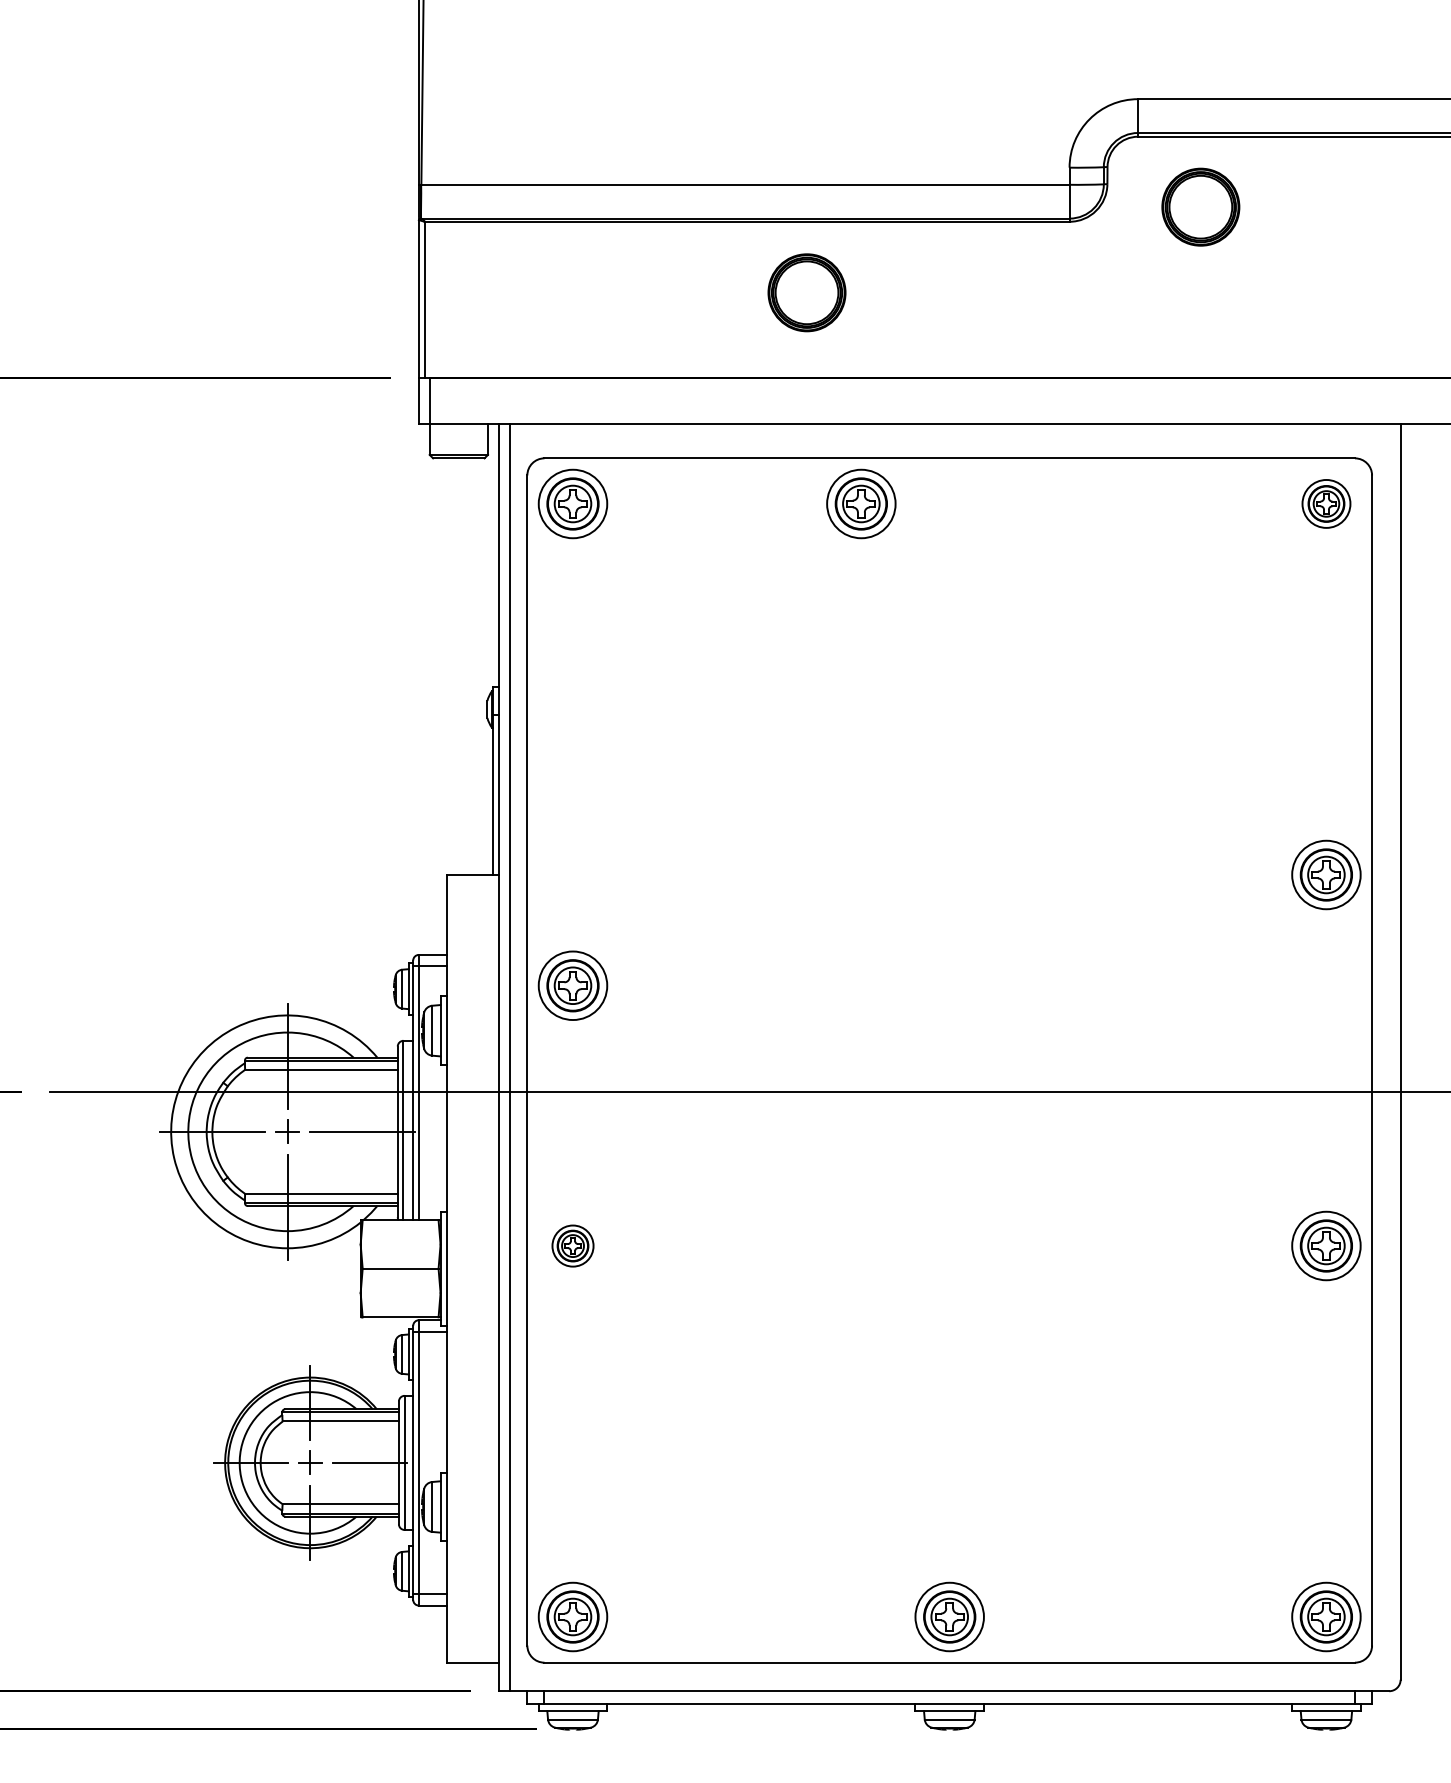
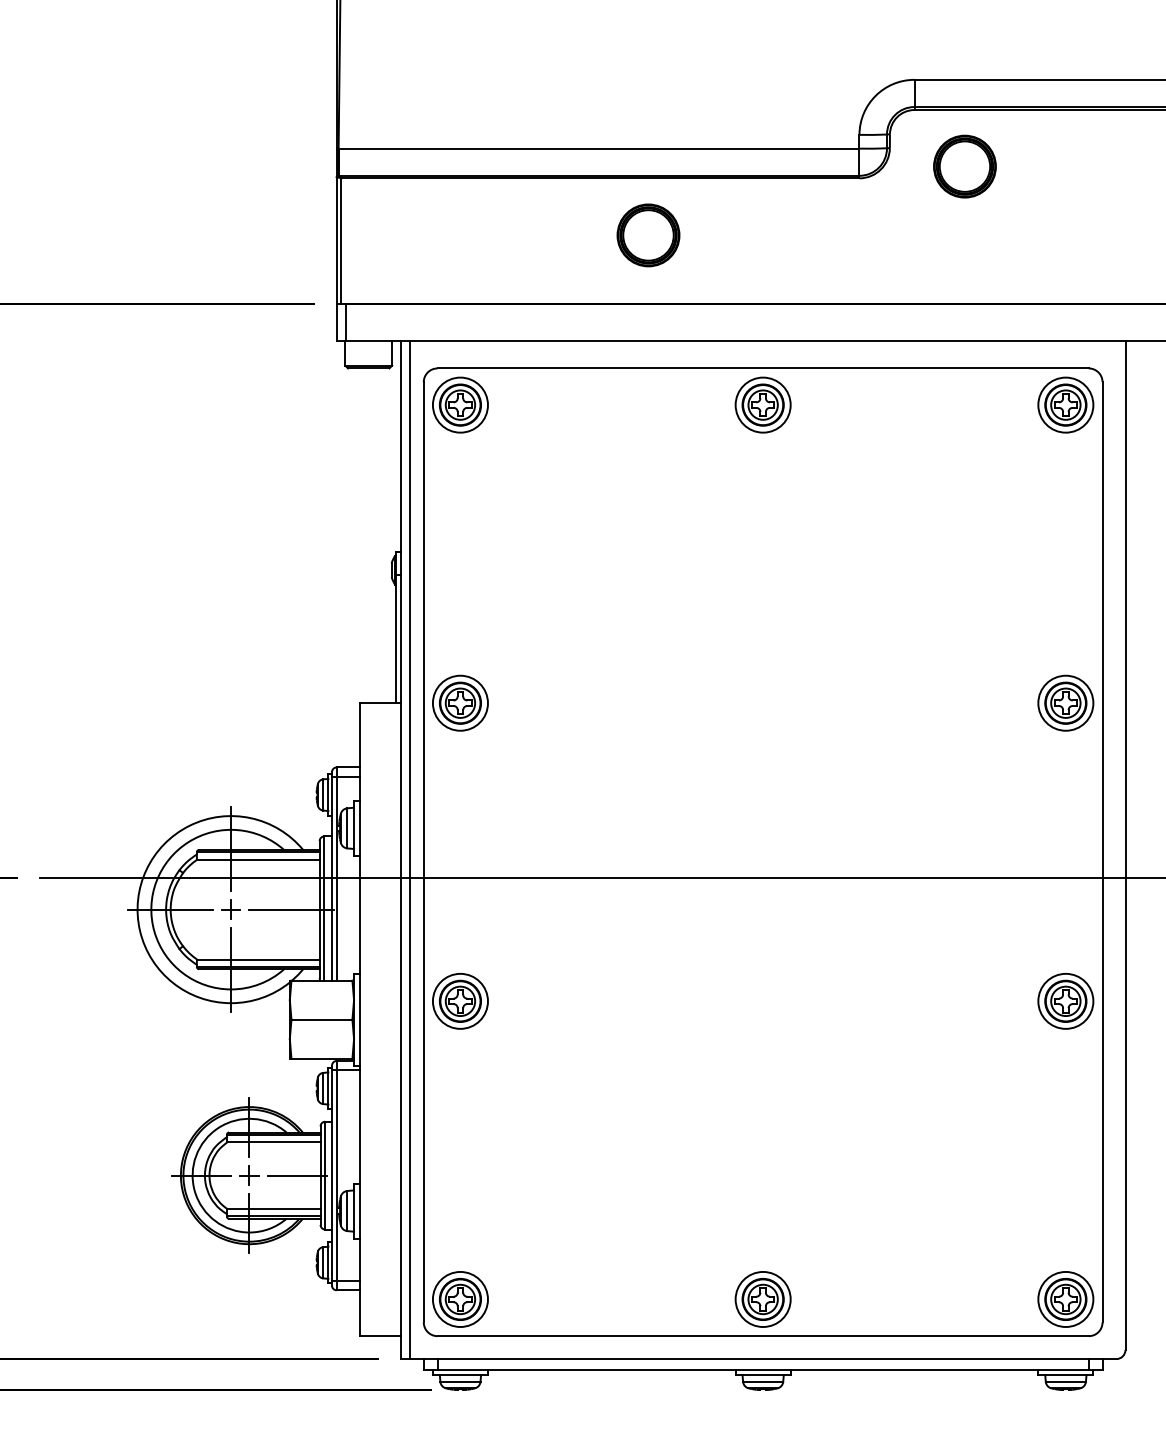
part: (860, 503) -> (762, 404), moved
part: (1325, 503) -> (1065, 404), size x1.43
part: (573, 984) -> (460, 702), moved
part: (573, 1246) -> (460, 1001), size x1.67

